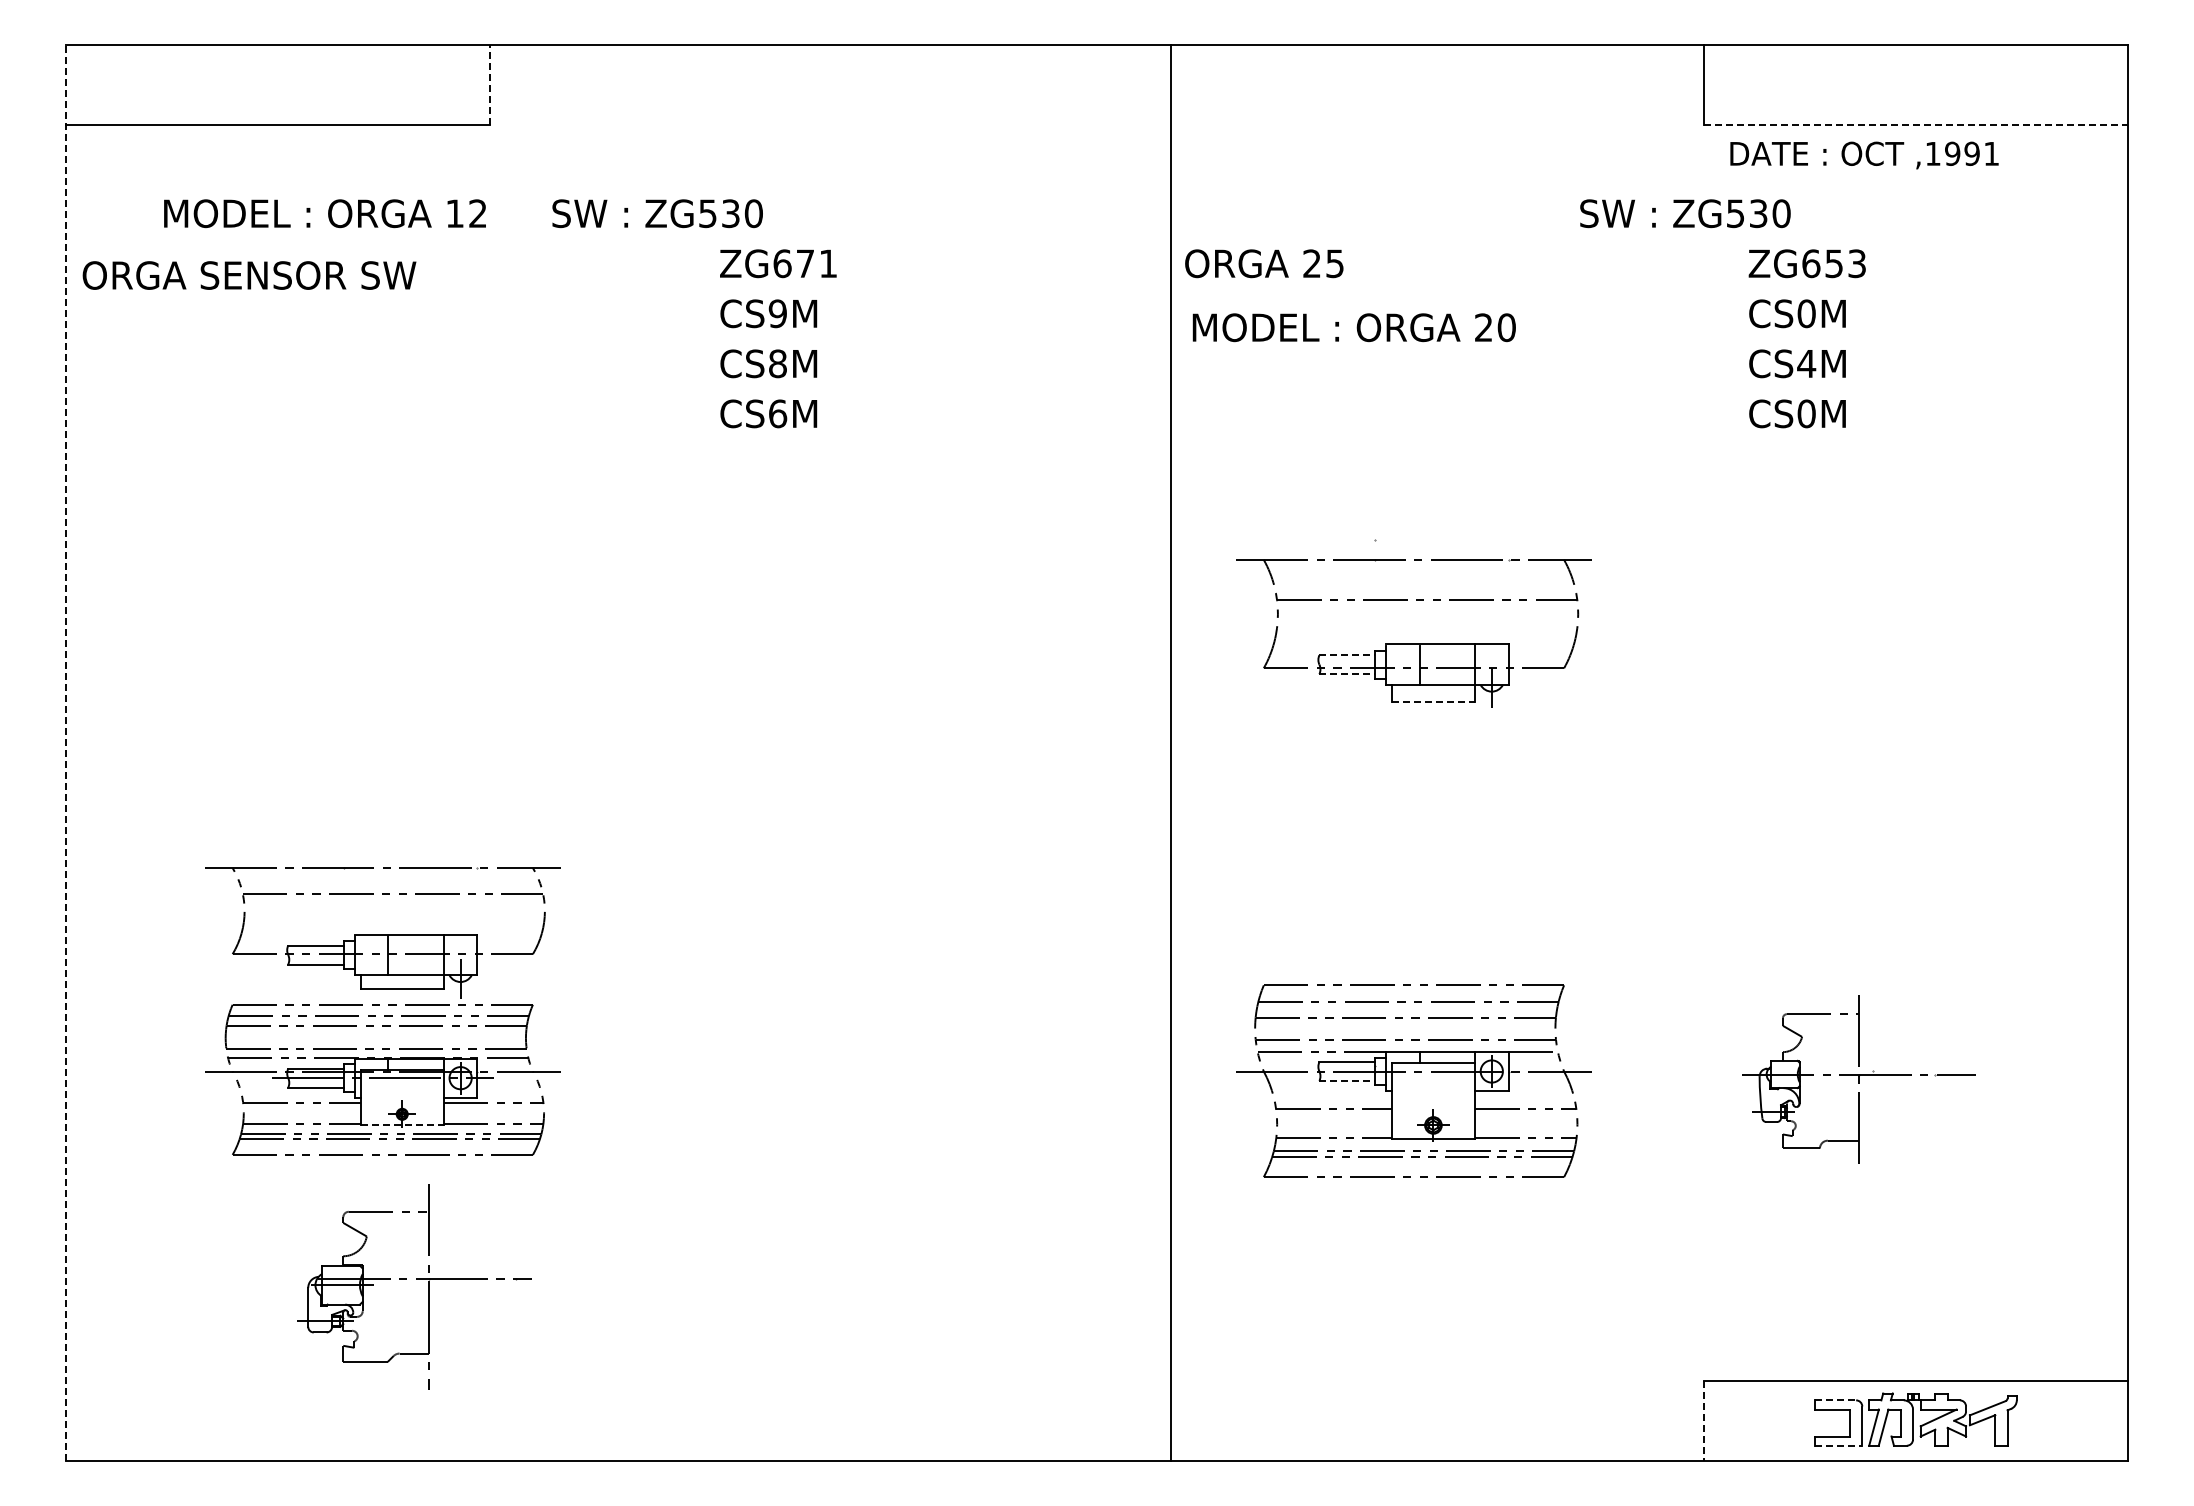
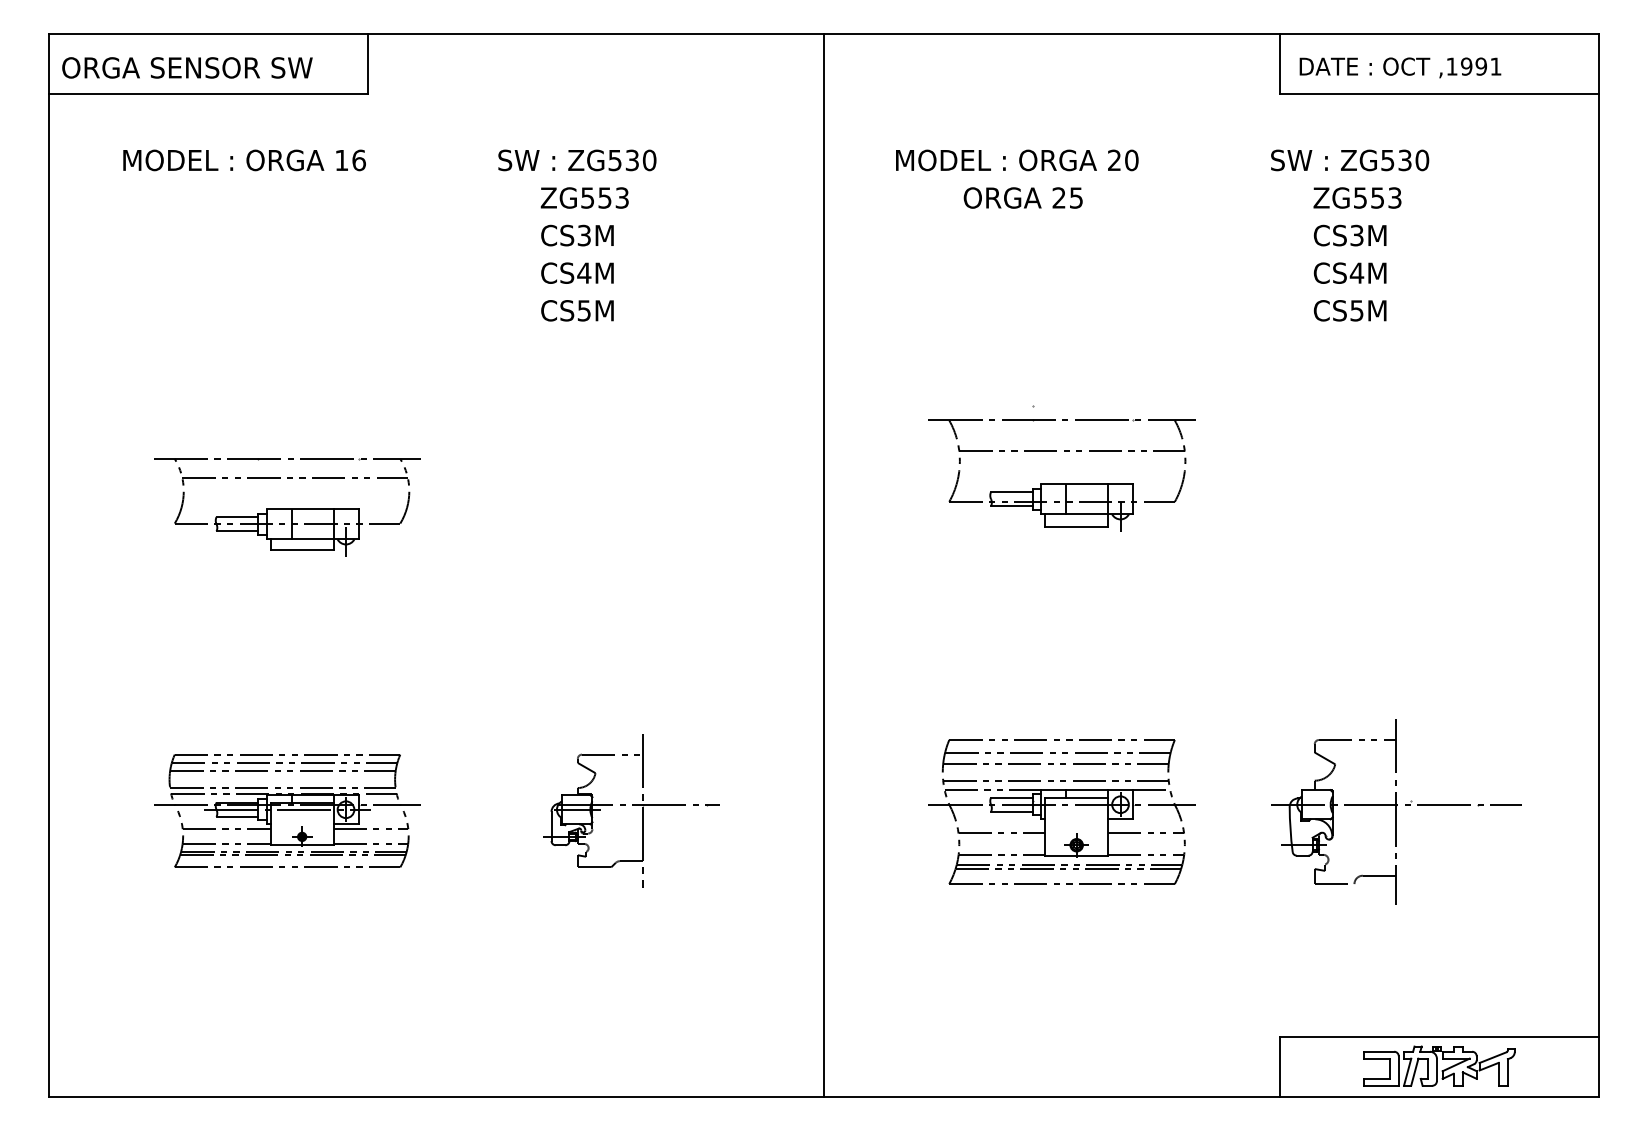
line: (489, 84) -> (367, 63), dashed -> solid
line: (1916, 124) -> (1439, 93), dashed -> solid
text: (1864, 155) -> (1400, 67), moved
text: (478, 213) -> (359, 160), 12 -> 16
text: (657, 213) -> (577, 160), moved
text: (1685, 213) -> (1350, 160), moved
text: (805, 263) -> (605, 197), ZG671 -> ZG553
text: (1264, 263) -> (1023, 197), moved
text: (1811, 263) -> (1360, 197), ZG653 -> ZG553
text: (249, 275) -> (187, 67), moved
text: (777, 313) -> (584, 235), CS9M -> CS3M
text: (1806, 313) -> (1356, 235), CS0M -> CS3M
text: (1353, 327) -> (1016, 160), moved
text: (777, 363) -> (584, 272), CS8M -> CS4M
text: (778, 413) -> (584, 310), CS6M -> CS5M
text: (1806, 413) -> (1356, 310), CS0M -> CS5M
line: (1347, 655) -> (1012, 492), dashed -> solid
line: (1347, 674) -> (1012, 506), dashed -> solid
line: (1433, 701) -> (1076, 526), dashed -> solid
line: (1171, 752) -> (824, 565), moved
line: (65, 753) -> (49, 565), dashed -> solid
part: (382, 932) -> (287, 507), moved
line: (1347, 1080) -> (1012, 811), dashed -> solid
part: (1858, 1081) -> (1395, 812), size x1.43
line: (402, 1125) -> (302, 845), dashed -> solid
part: (416, 1279) -> (632, 805), moved
line: (1836, 1400) -> (1379, 1051), dashed -> solid
line: (1704, 1421) -> (1280, 1067), dashed -> solid
line: (1839, 1445) -> (1381, 1085), dashed -> solid

